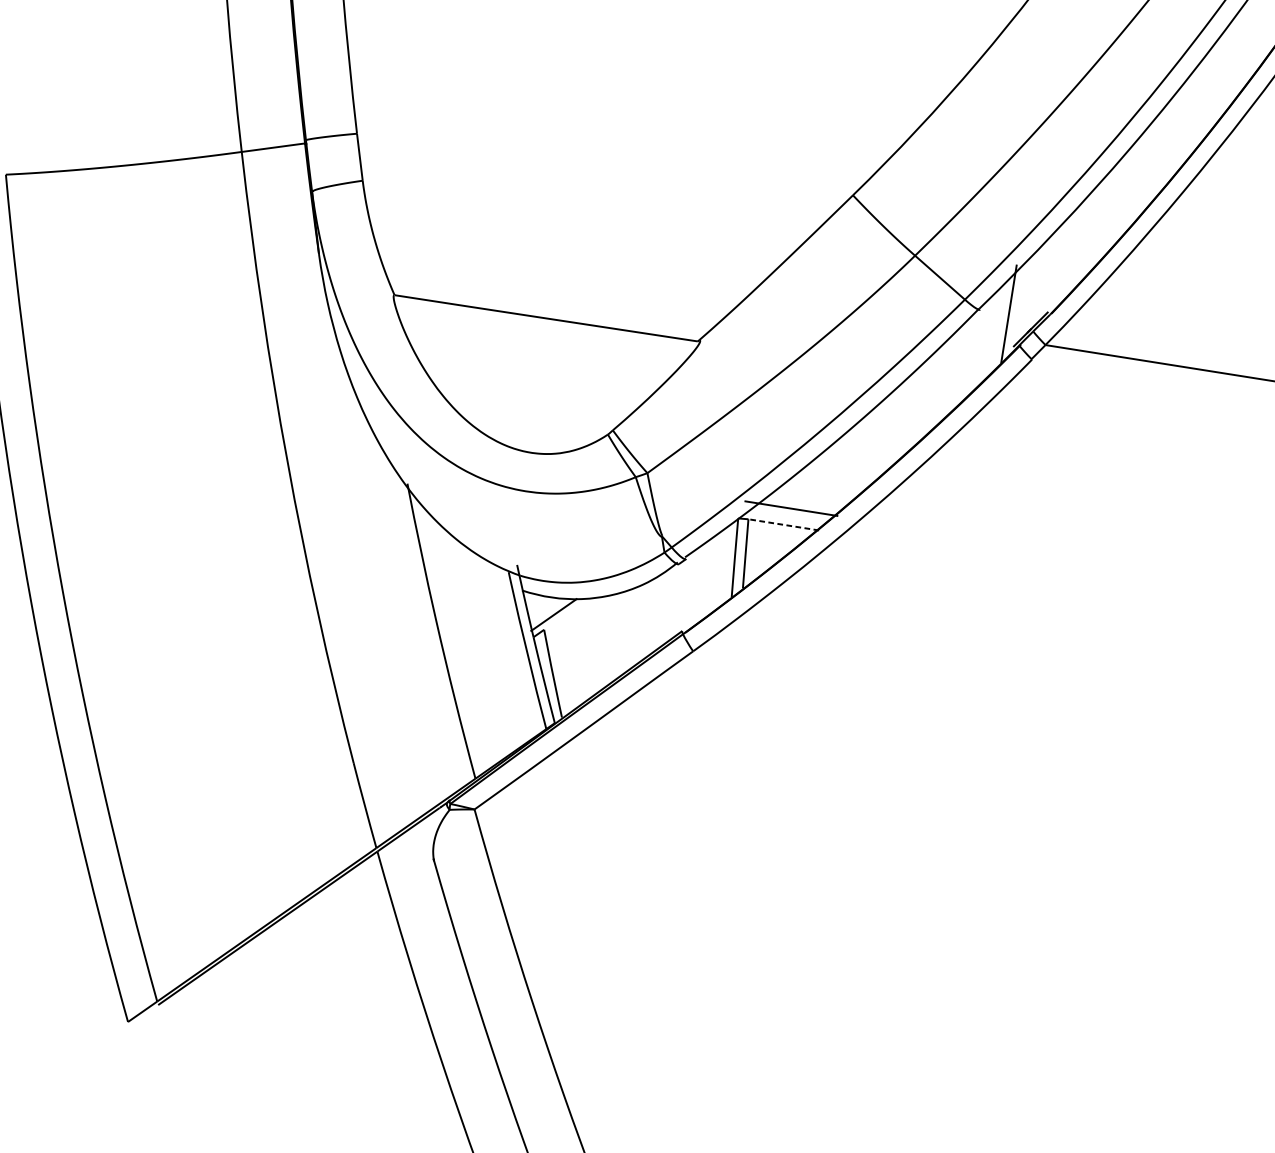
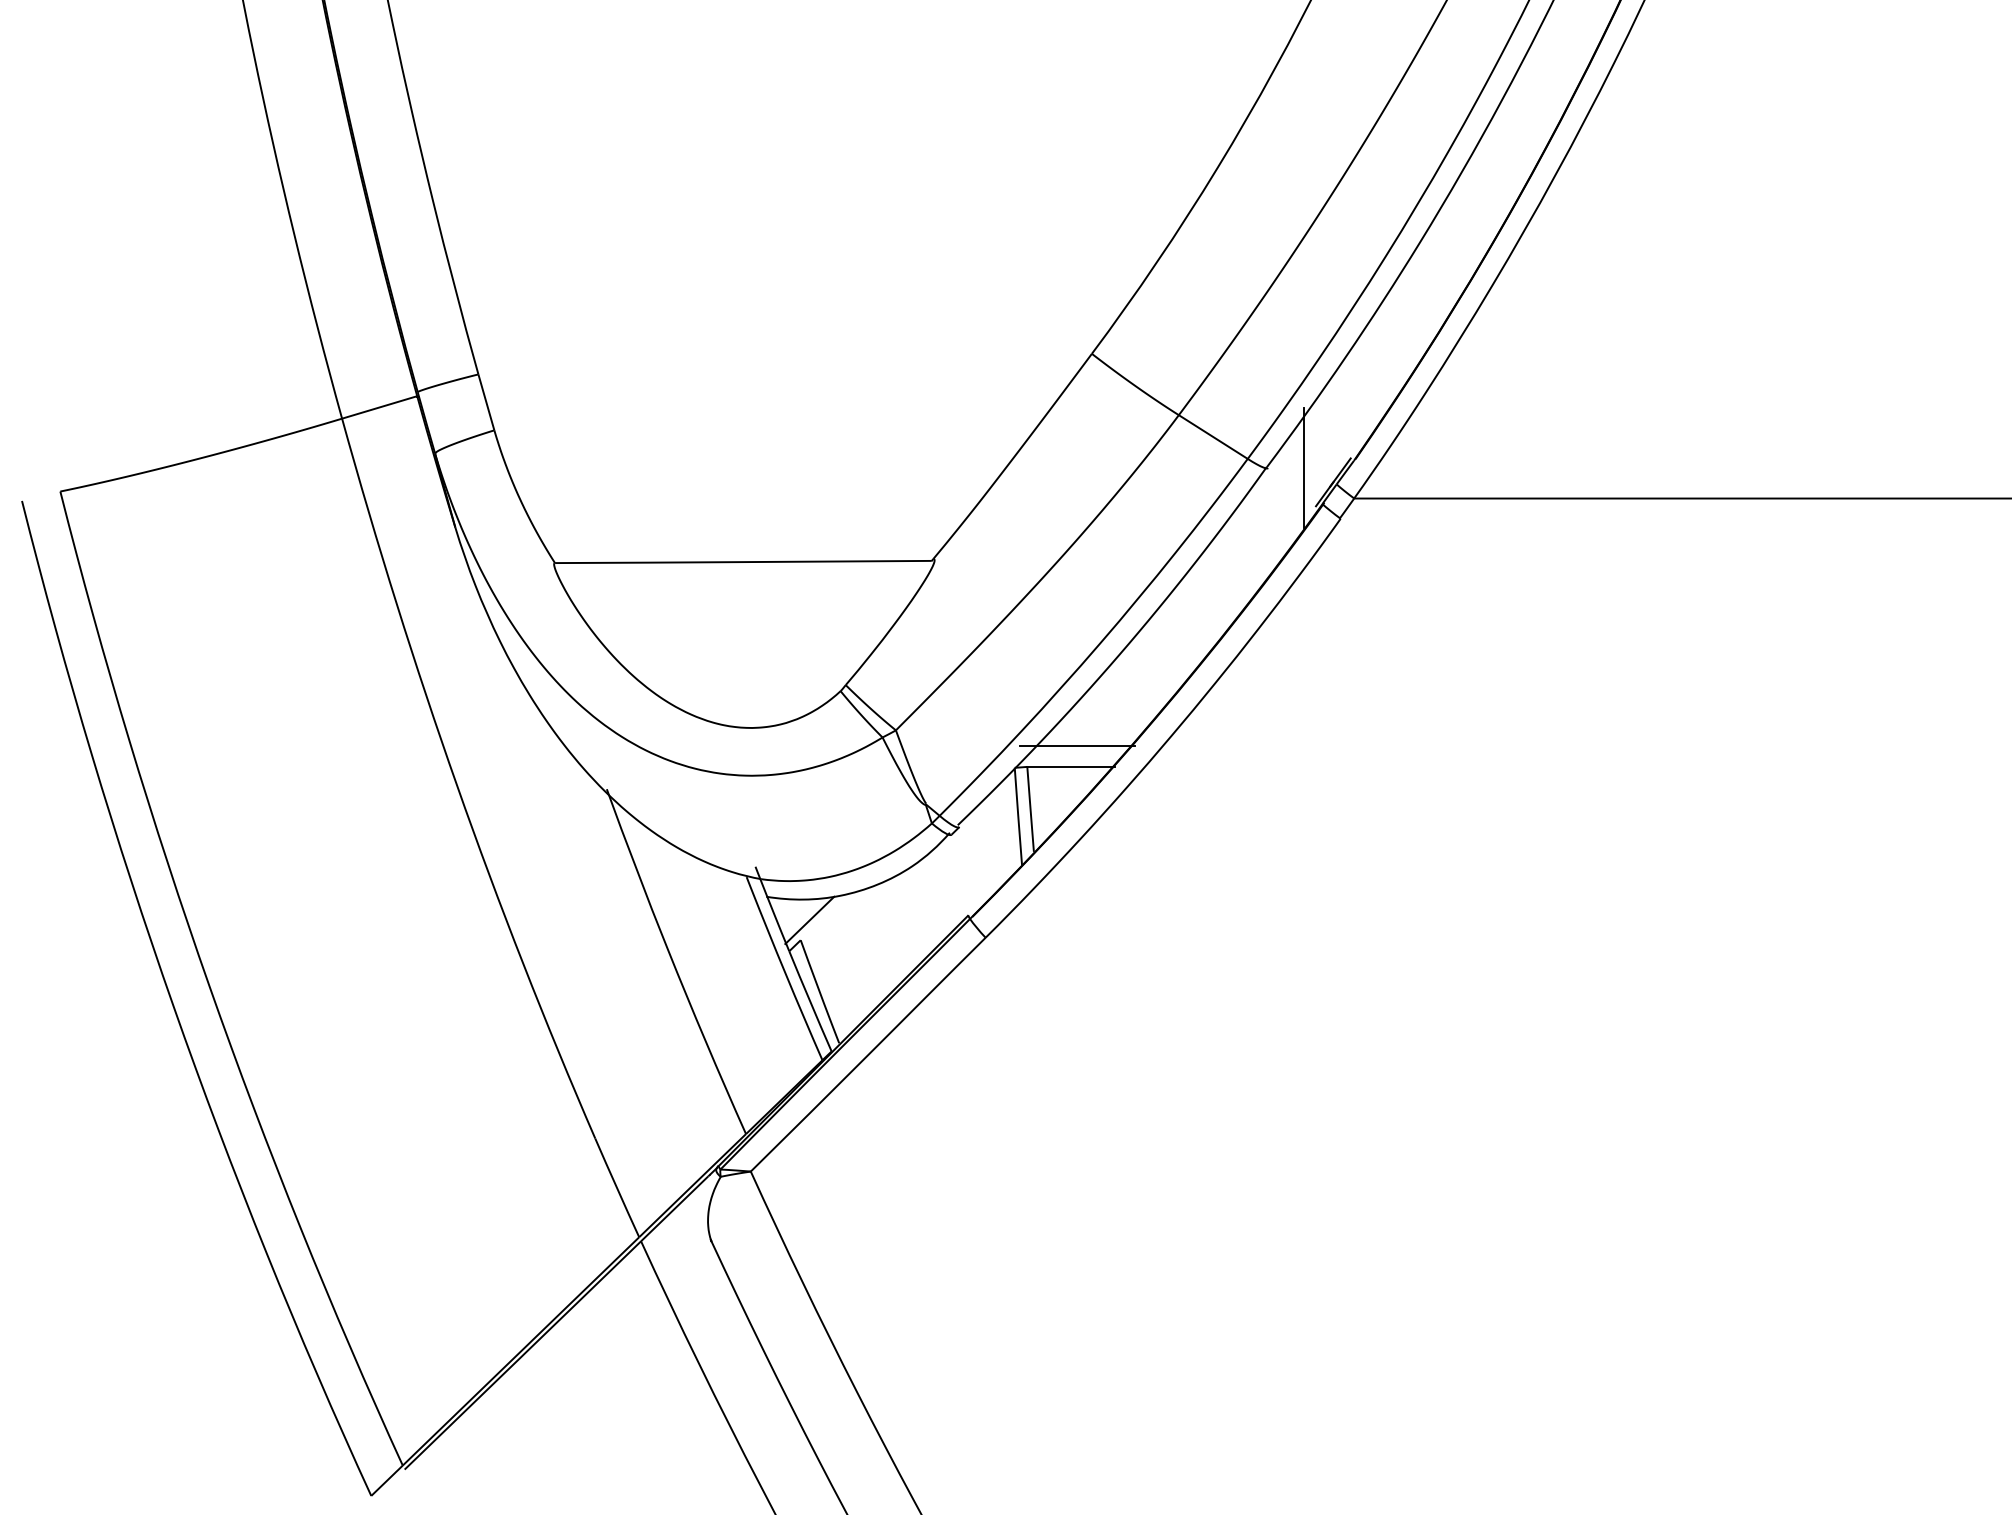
line: (784, 524) -> (1071, 766), dashed -> solid

